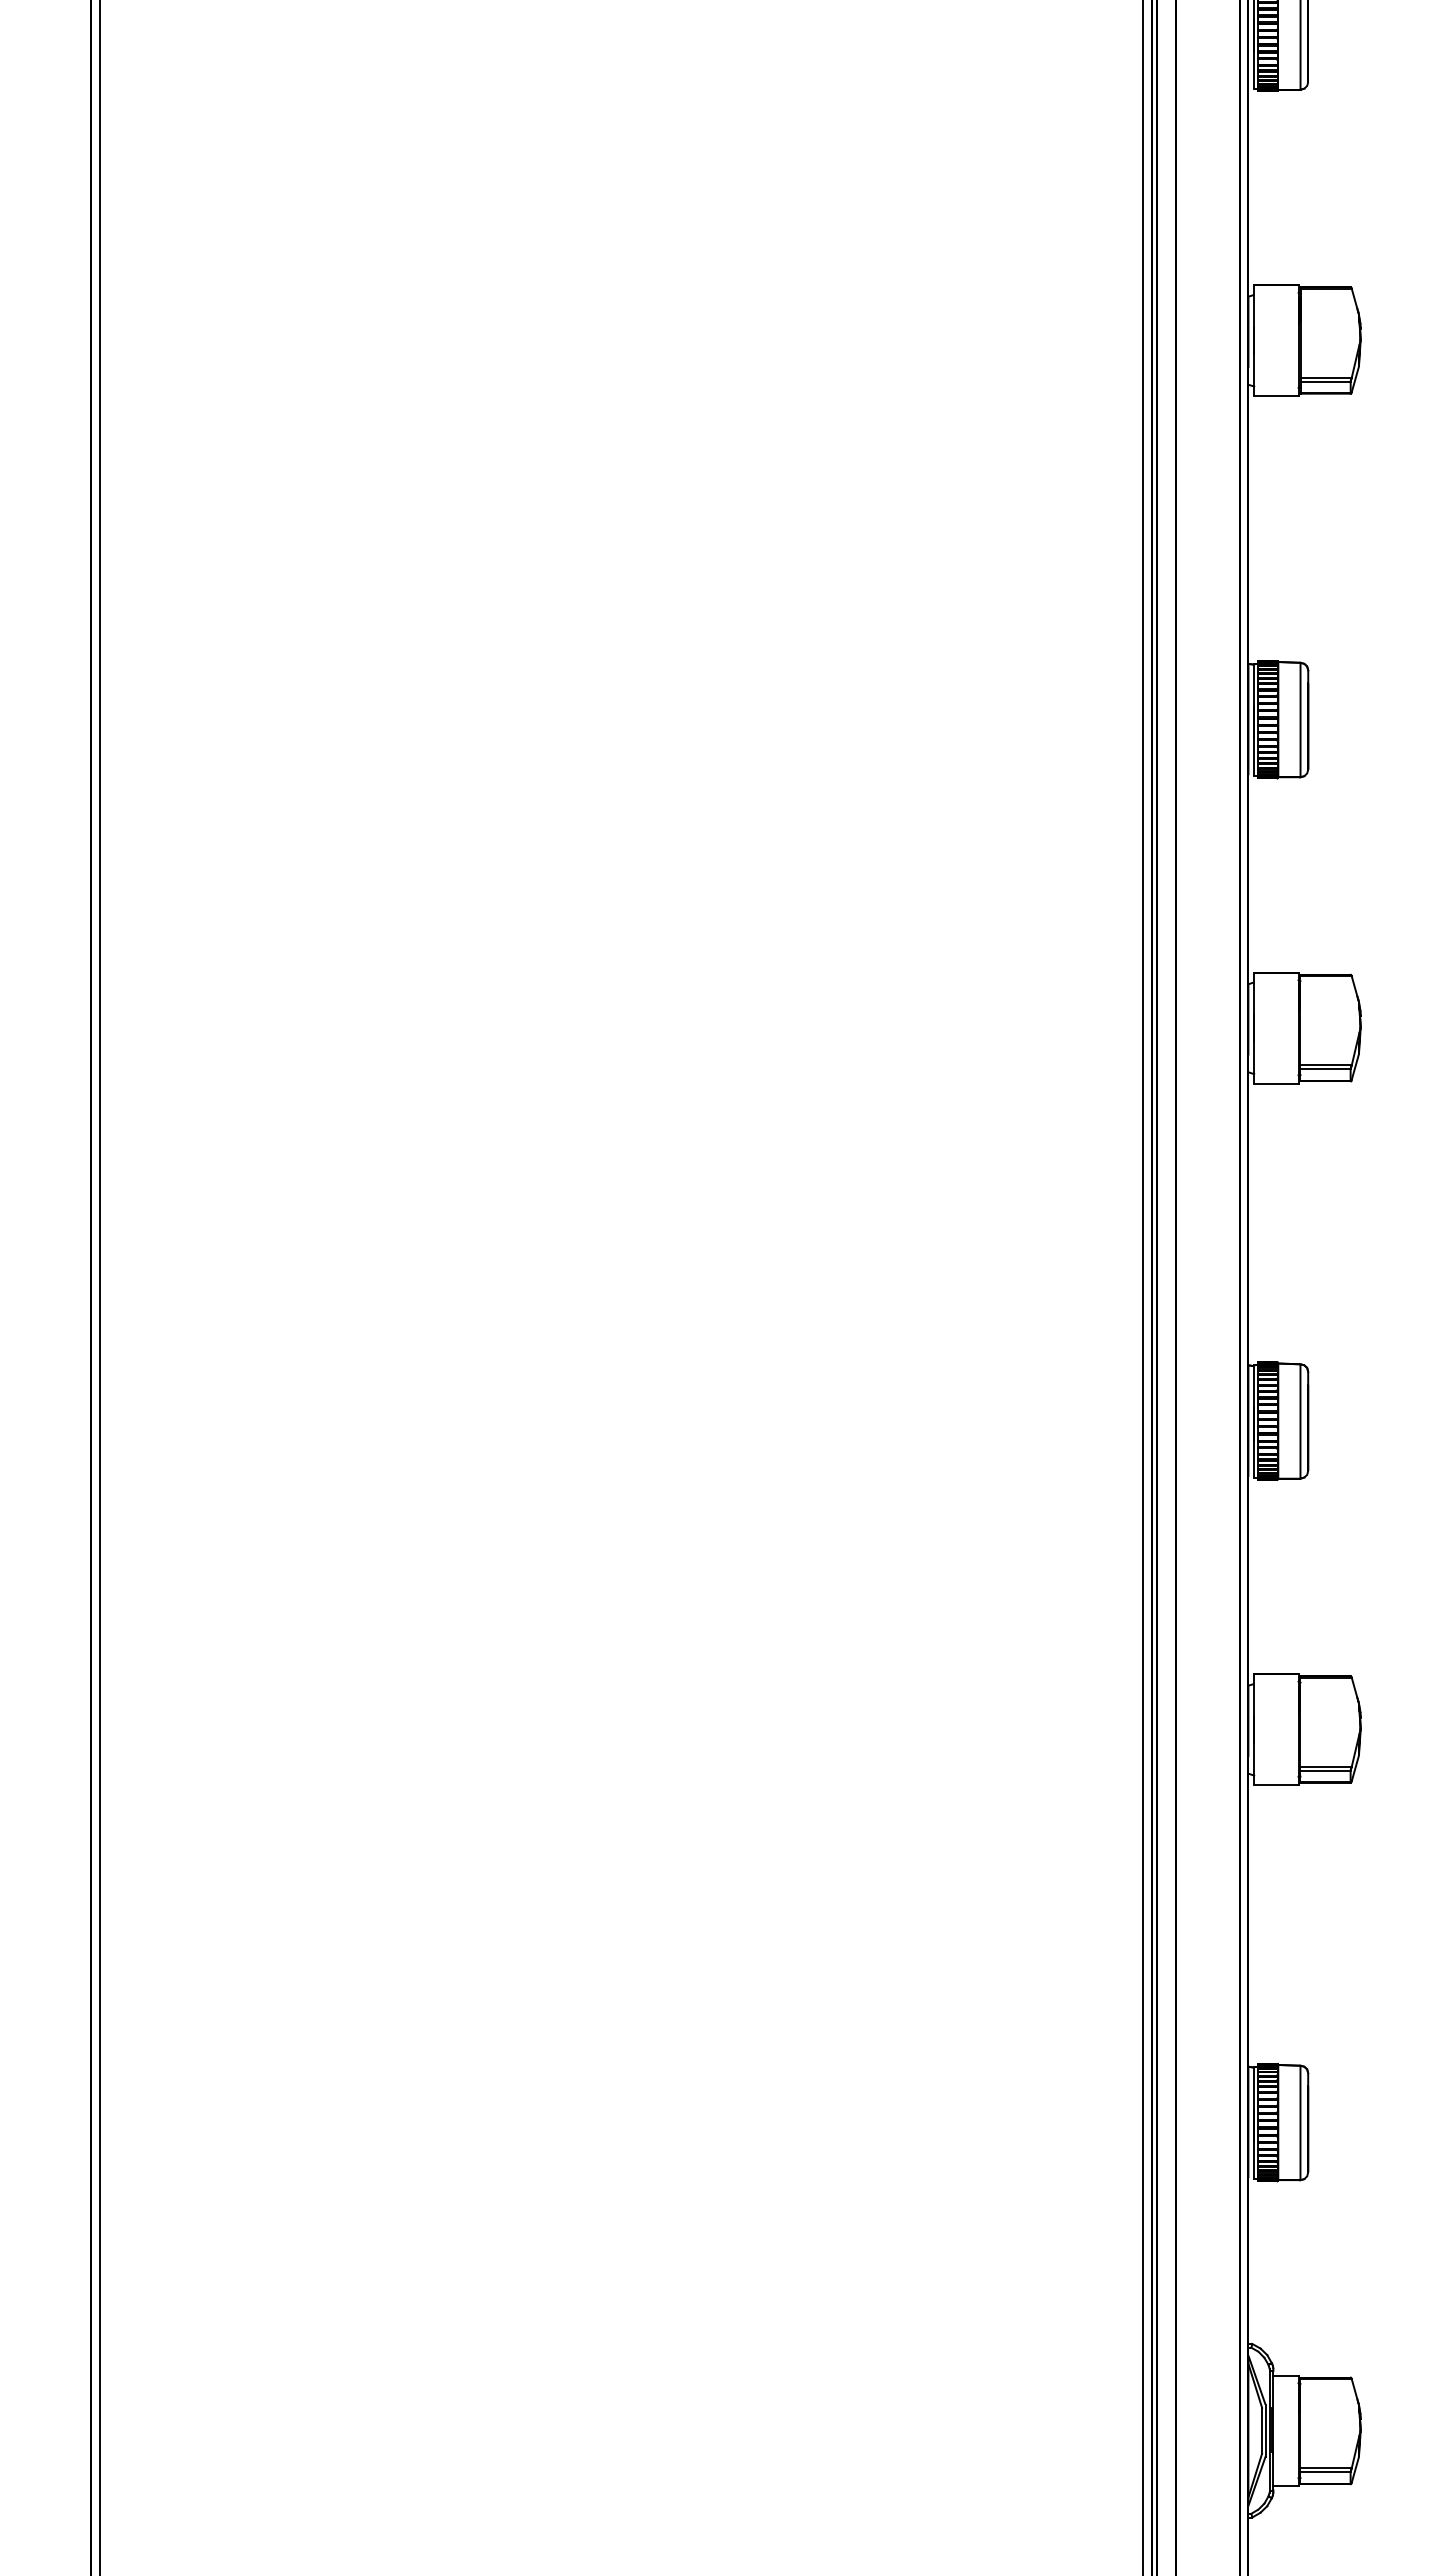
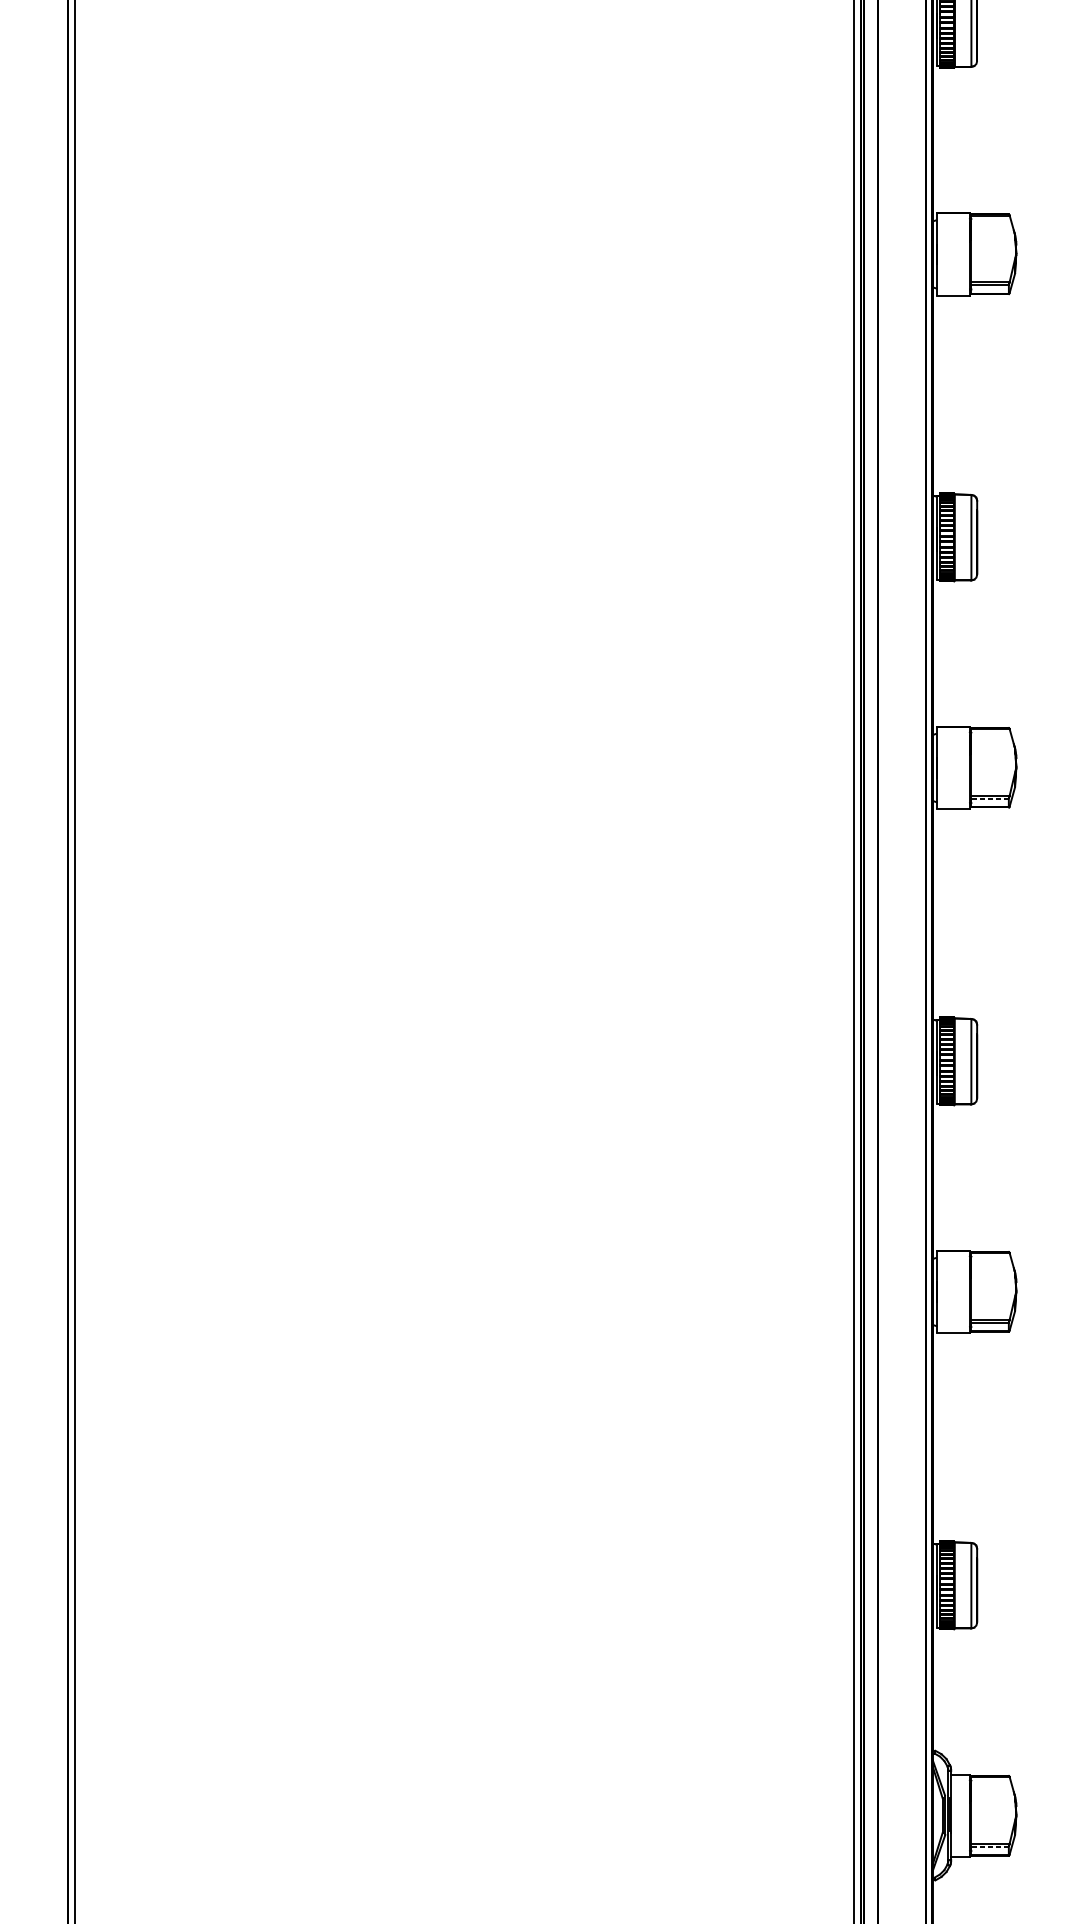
line: (1326, 1069) -> (990, 798), solid -> dashed
line: (1326, 2472) -> (990, 1846), solid -> dashed

